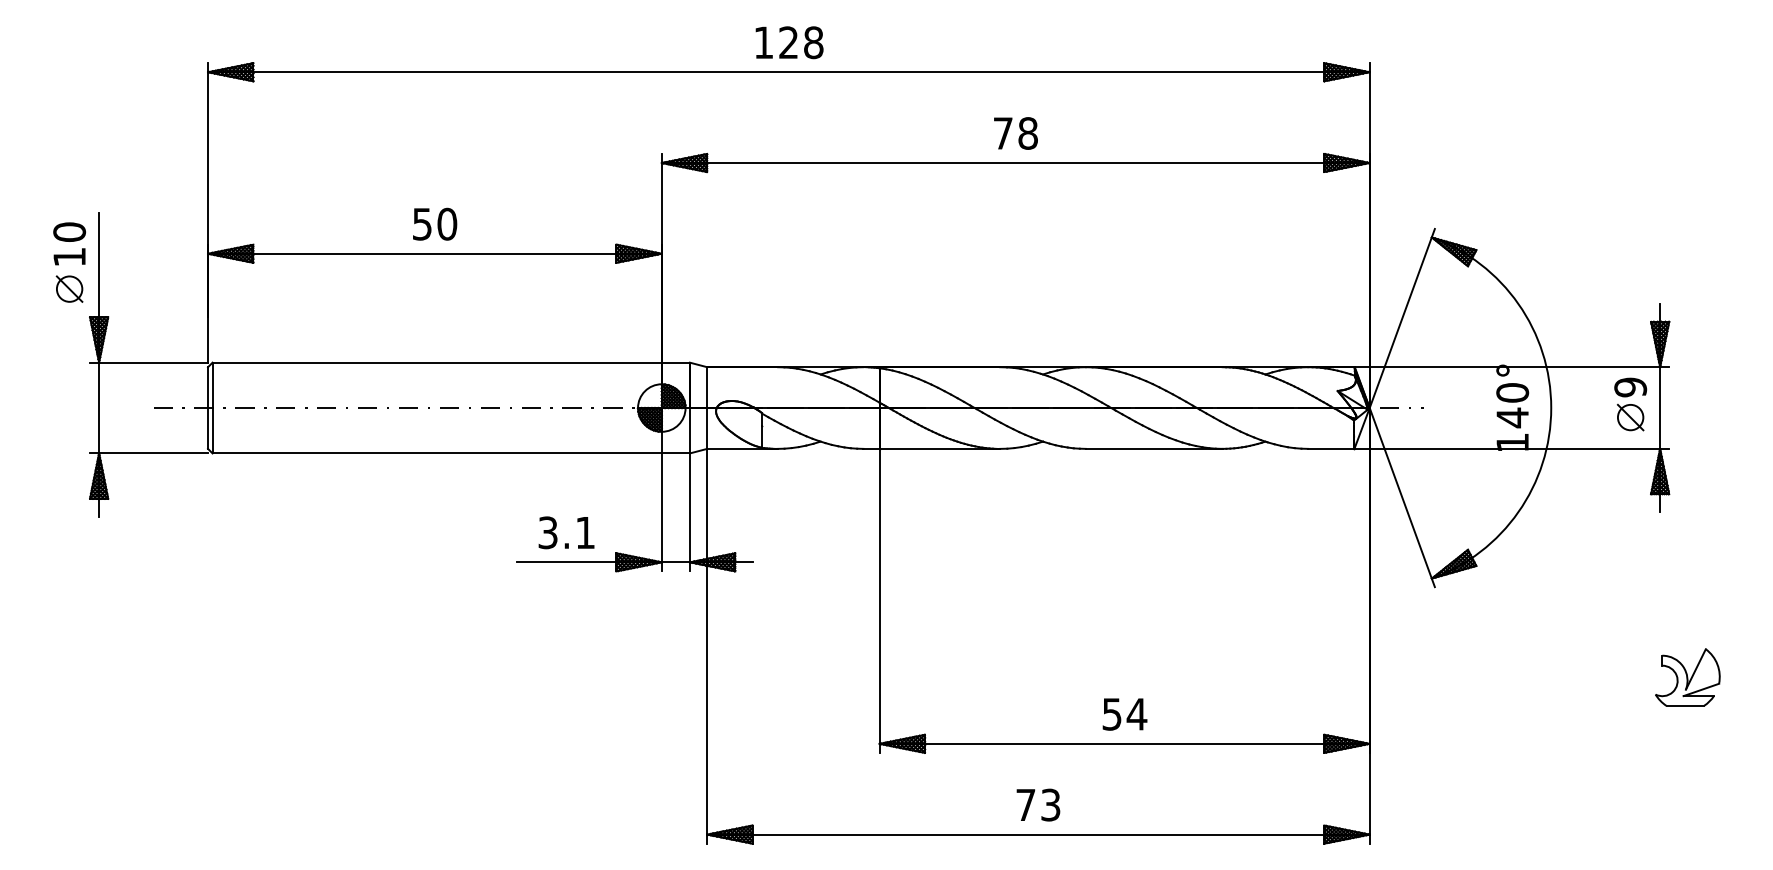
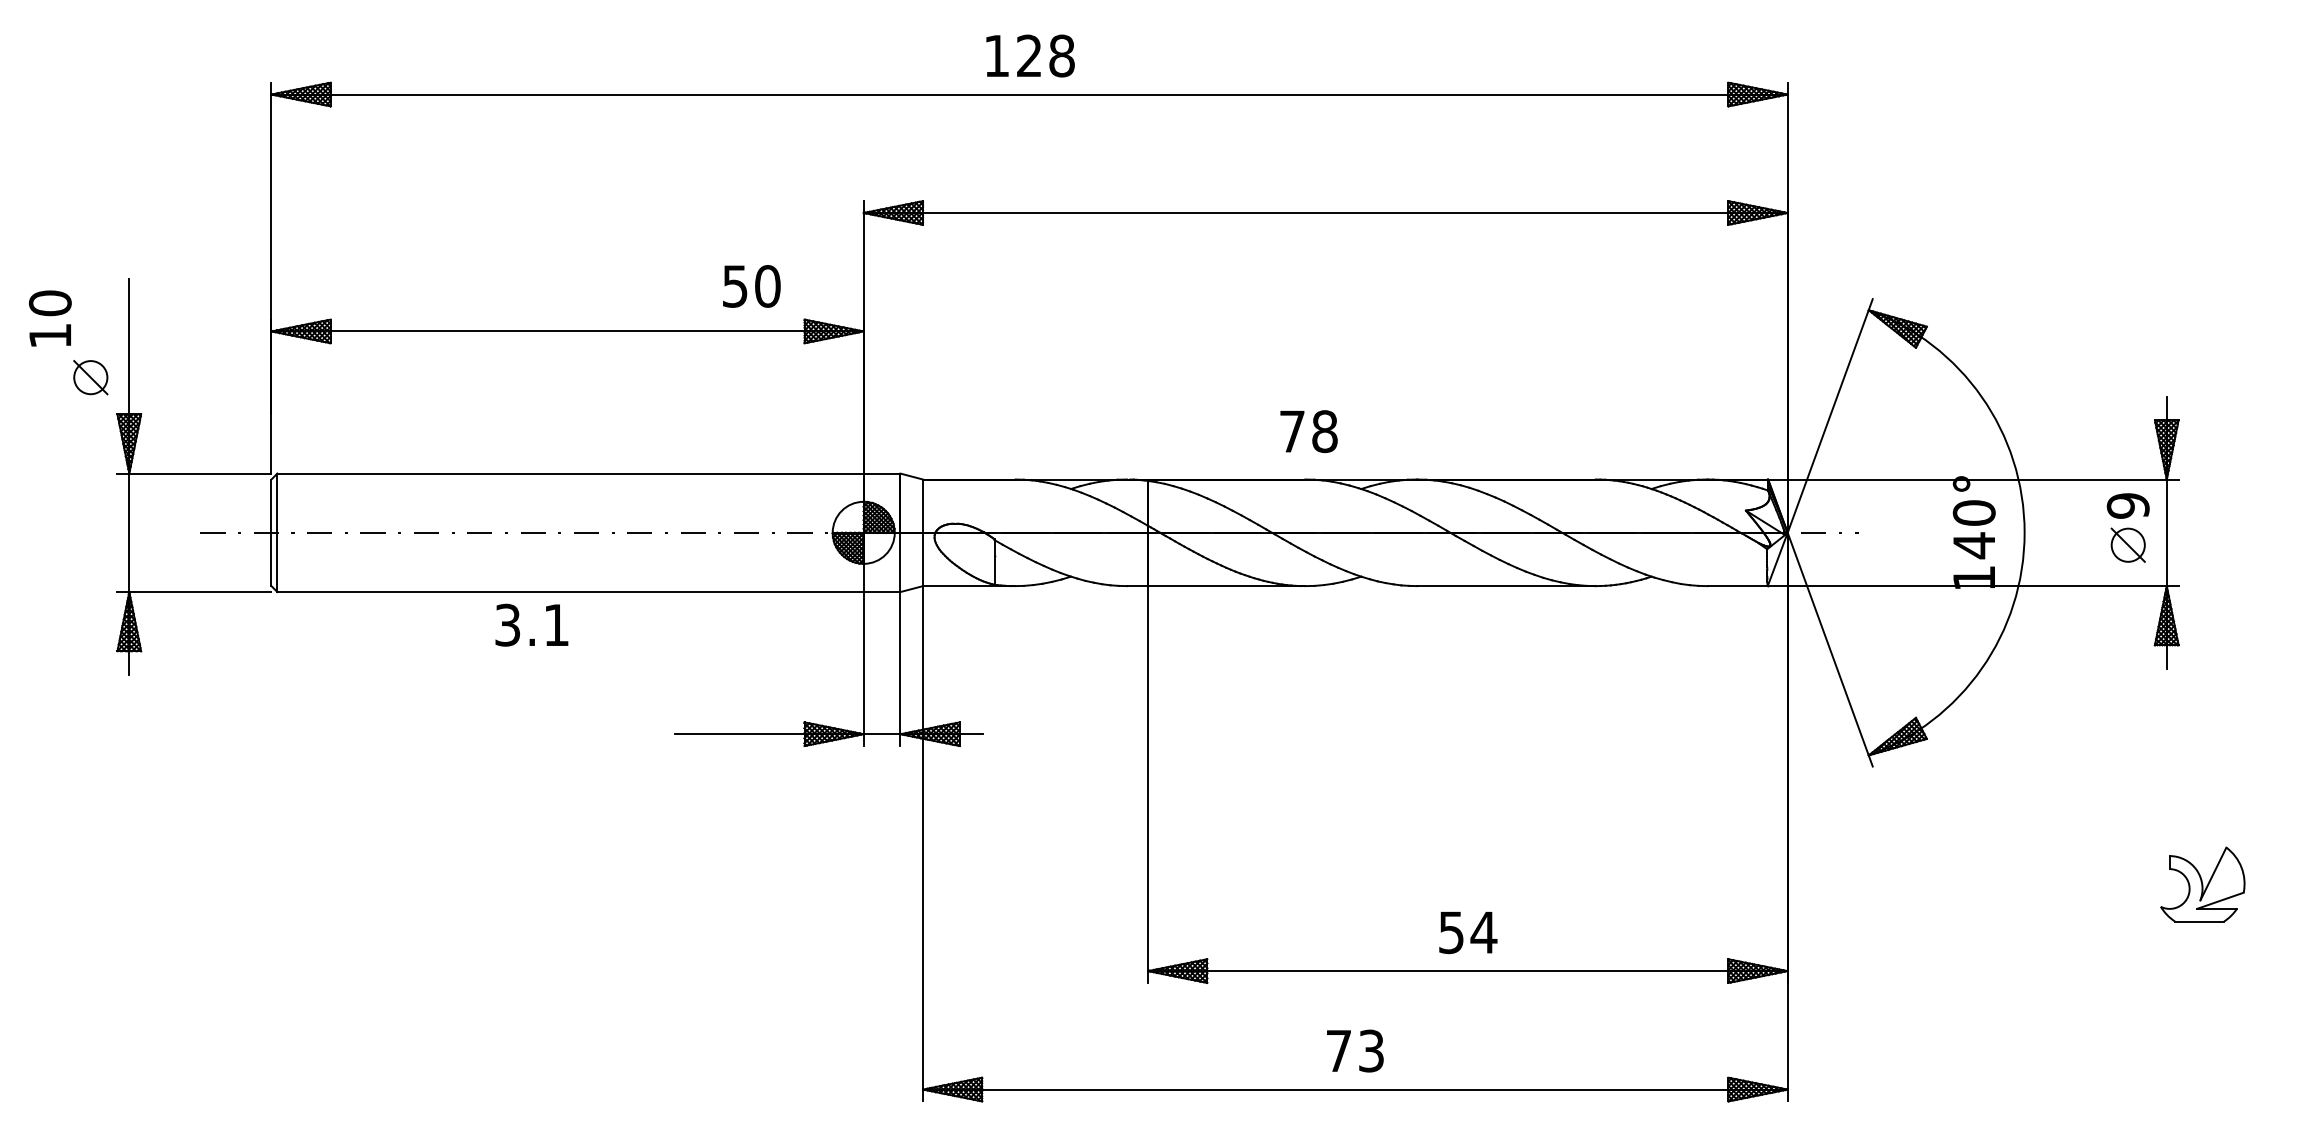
text: (1015, 133) -> (1308, 431), moved
text: (435, 223) -> (752, 285), moved
text: (69, 243) -> (50, 318), moved
text: (566, 532) -> (531, 624), moved

